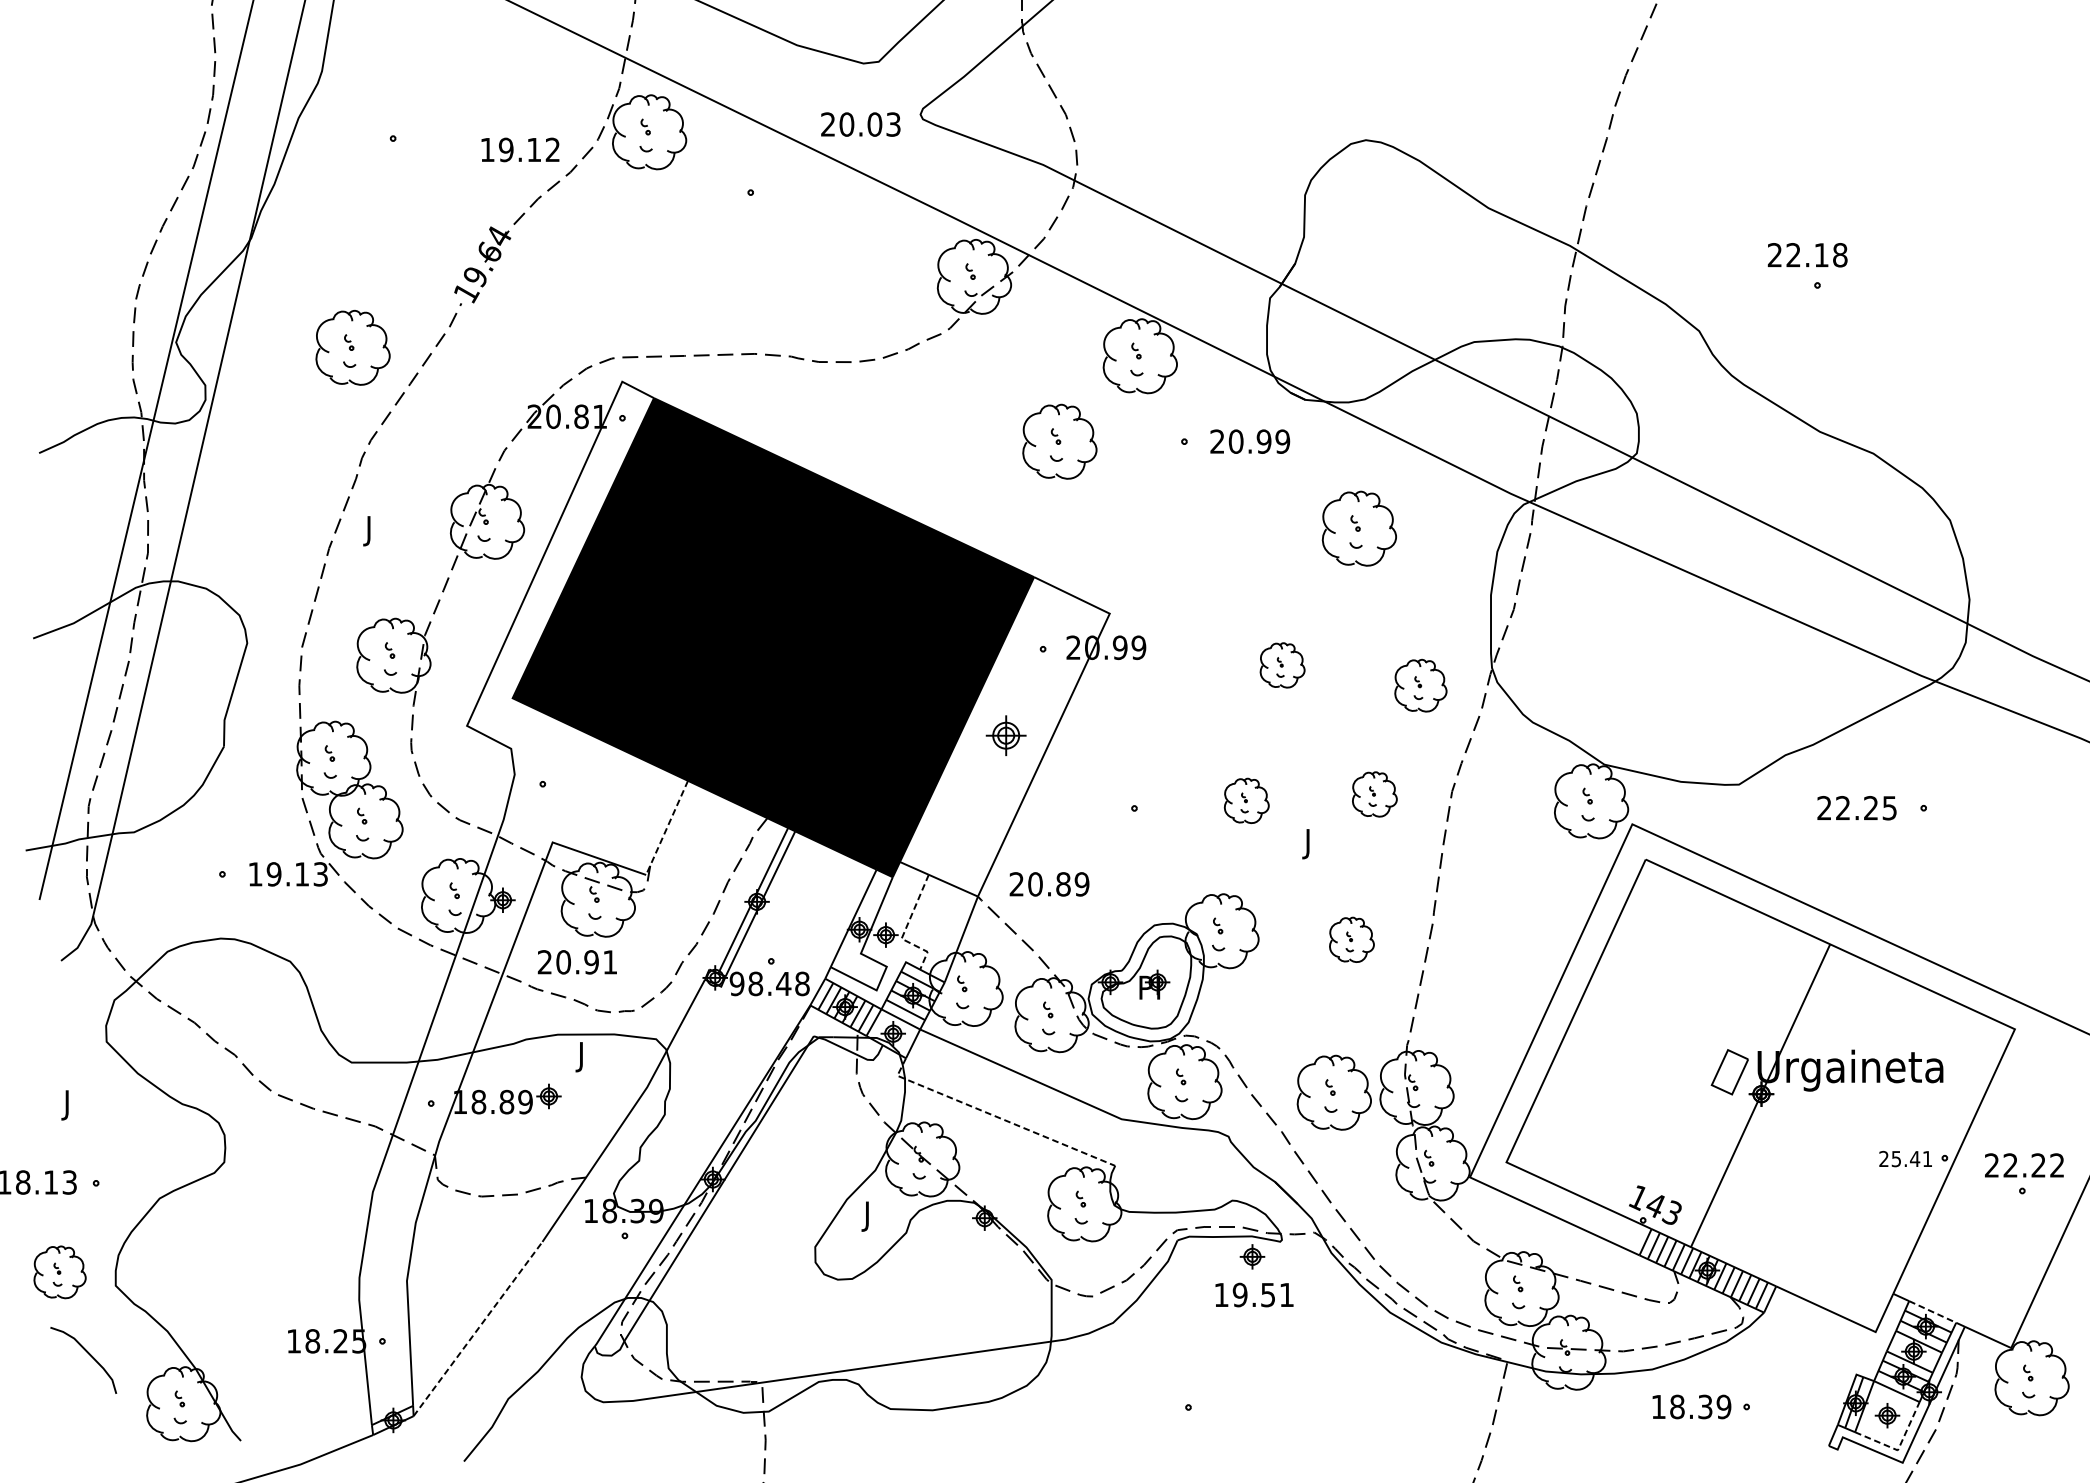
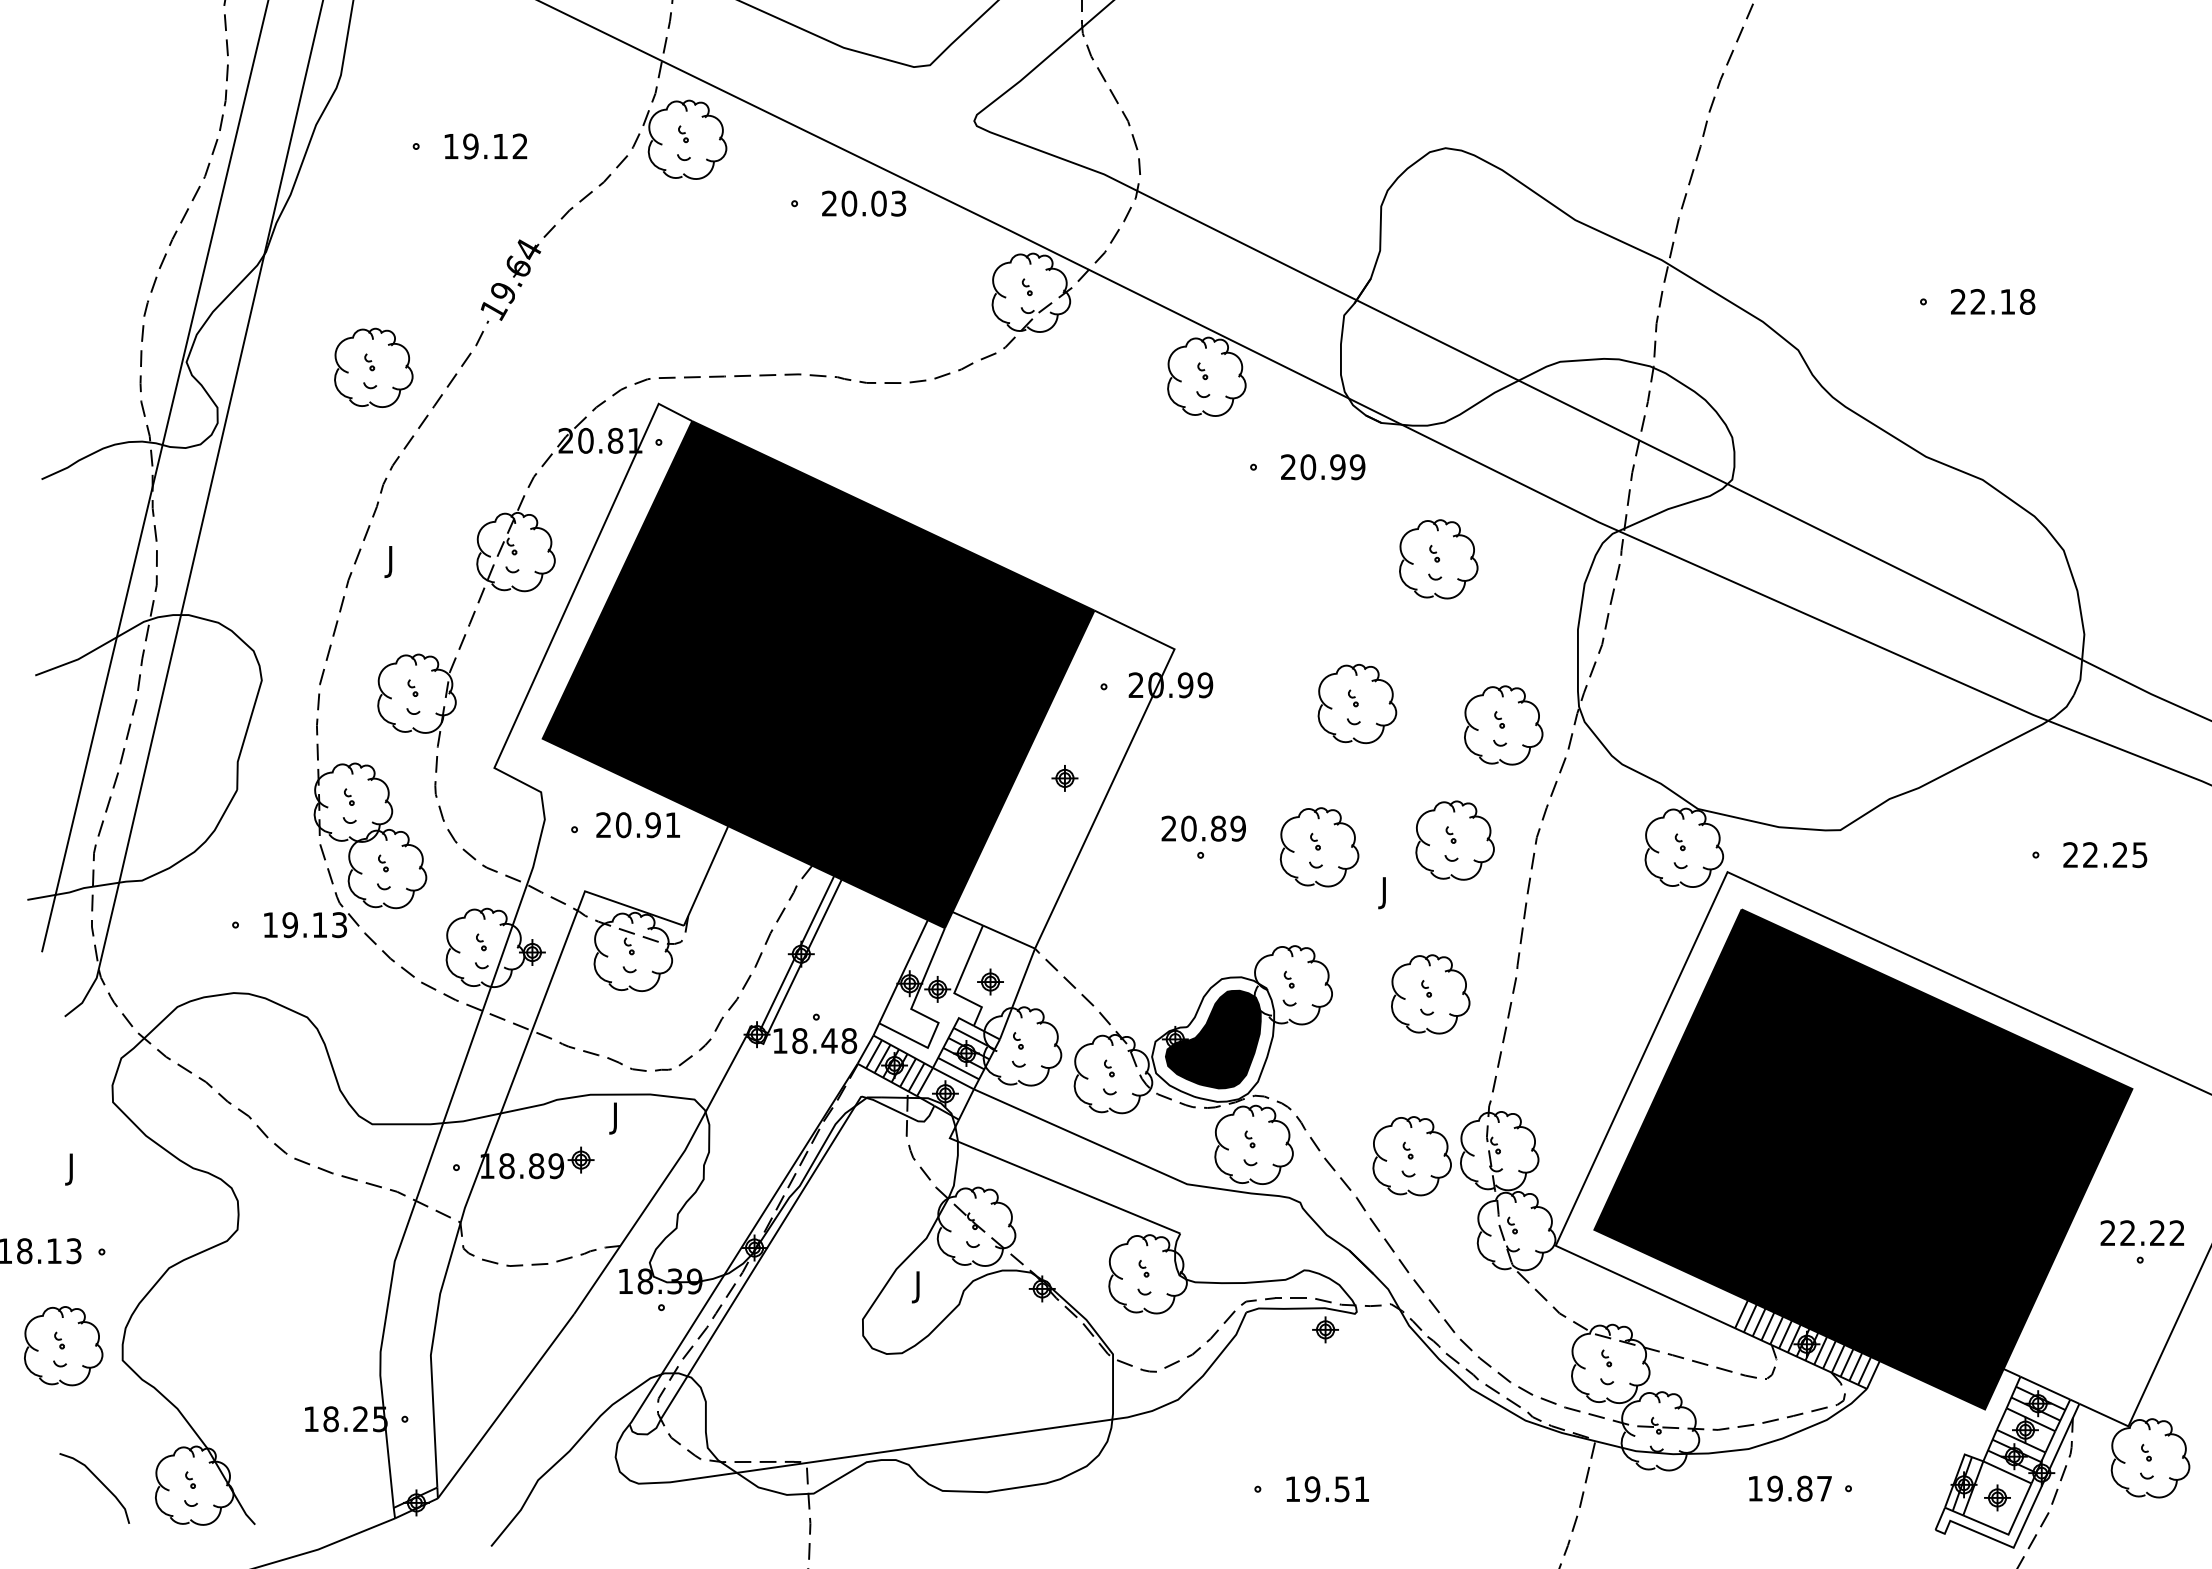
text: (861, 124) -> (864, 203), moved
text: (520, 149) -> (485, 146), moved
text: (1808, 254) -> (1993, 301), moved
part: (1059, 441) -> (1121, 467), removed
part: (1282, 664) -> (1357, 703), size x1.67
part: (1420, 685) -> (1503, 725), size x1.43
part: (1005, 735) -> (1064, 778), size x0.62
part: (1374, 794) -> (1454, 840), size x1.67
part: (1246, 801) -> (1319, 847), size x1.67
text: (1857, 808) -> (2105, 855), moved
line: (667, 827) -> (706, 875), dashed -> solid
text: (1049, 884) -> (1203, 828), moved
part: (935, 927) -> (990, 981), added
line: (905, 930) -> (958, 984), dashed -> solid
part: (1351, 939) -> (1430, 994), size x1.67
text: (576, 962) -> (637, 825), moved
fill: (1145, 982) -> (1212, 1039), added
text: (736, 984) -> (779, 1041), 98.48 -> 18.48
fill: (1760, 1095) -> (1863, 1159), added
line: (996, 1116) -> (1054, 1181), dashed -> solid
part: (59, 1272) -> (63, 1346), size x1.43
text: (1254, 1295) -> (1327, 1489), moved
line: (1932, 1312) -> (2045, 1388), dashed -> solid
line: (478, 1329) -> (506, 1406), dashed -> solid
curve: (89, 1354) -> (100, 1482), moved
text: (1700, 1406) -> (1799, 1488), 18.39 -> 19.87
line: (1898, 1448) -> (2009, 1532), dashed -> solid

